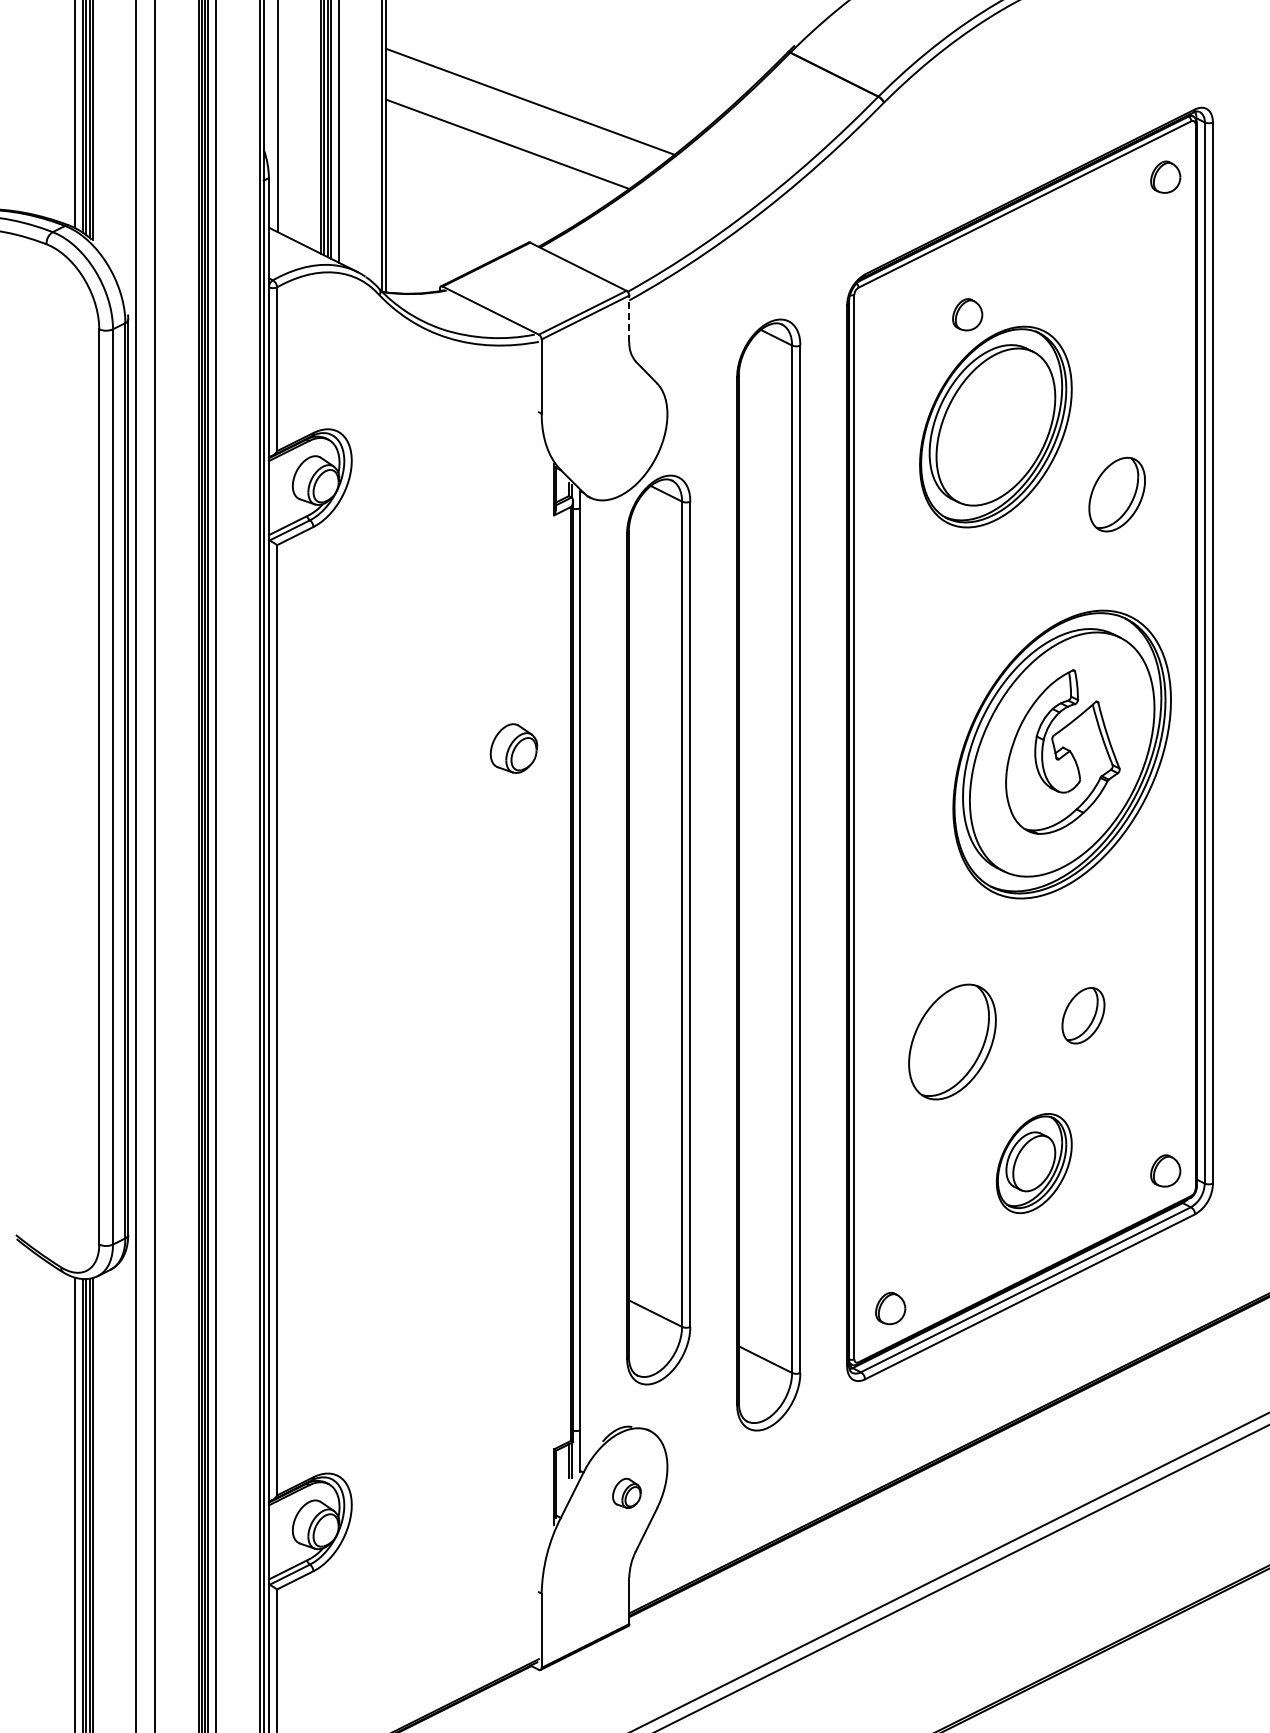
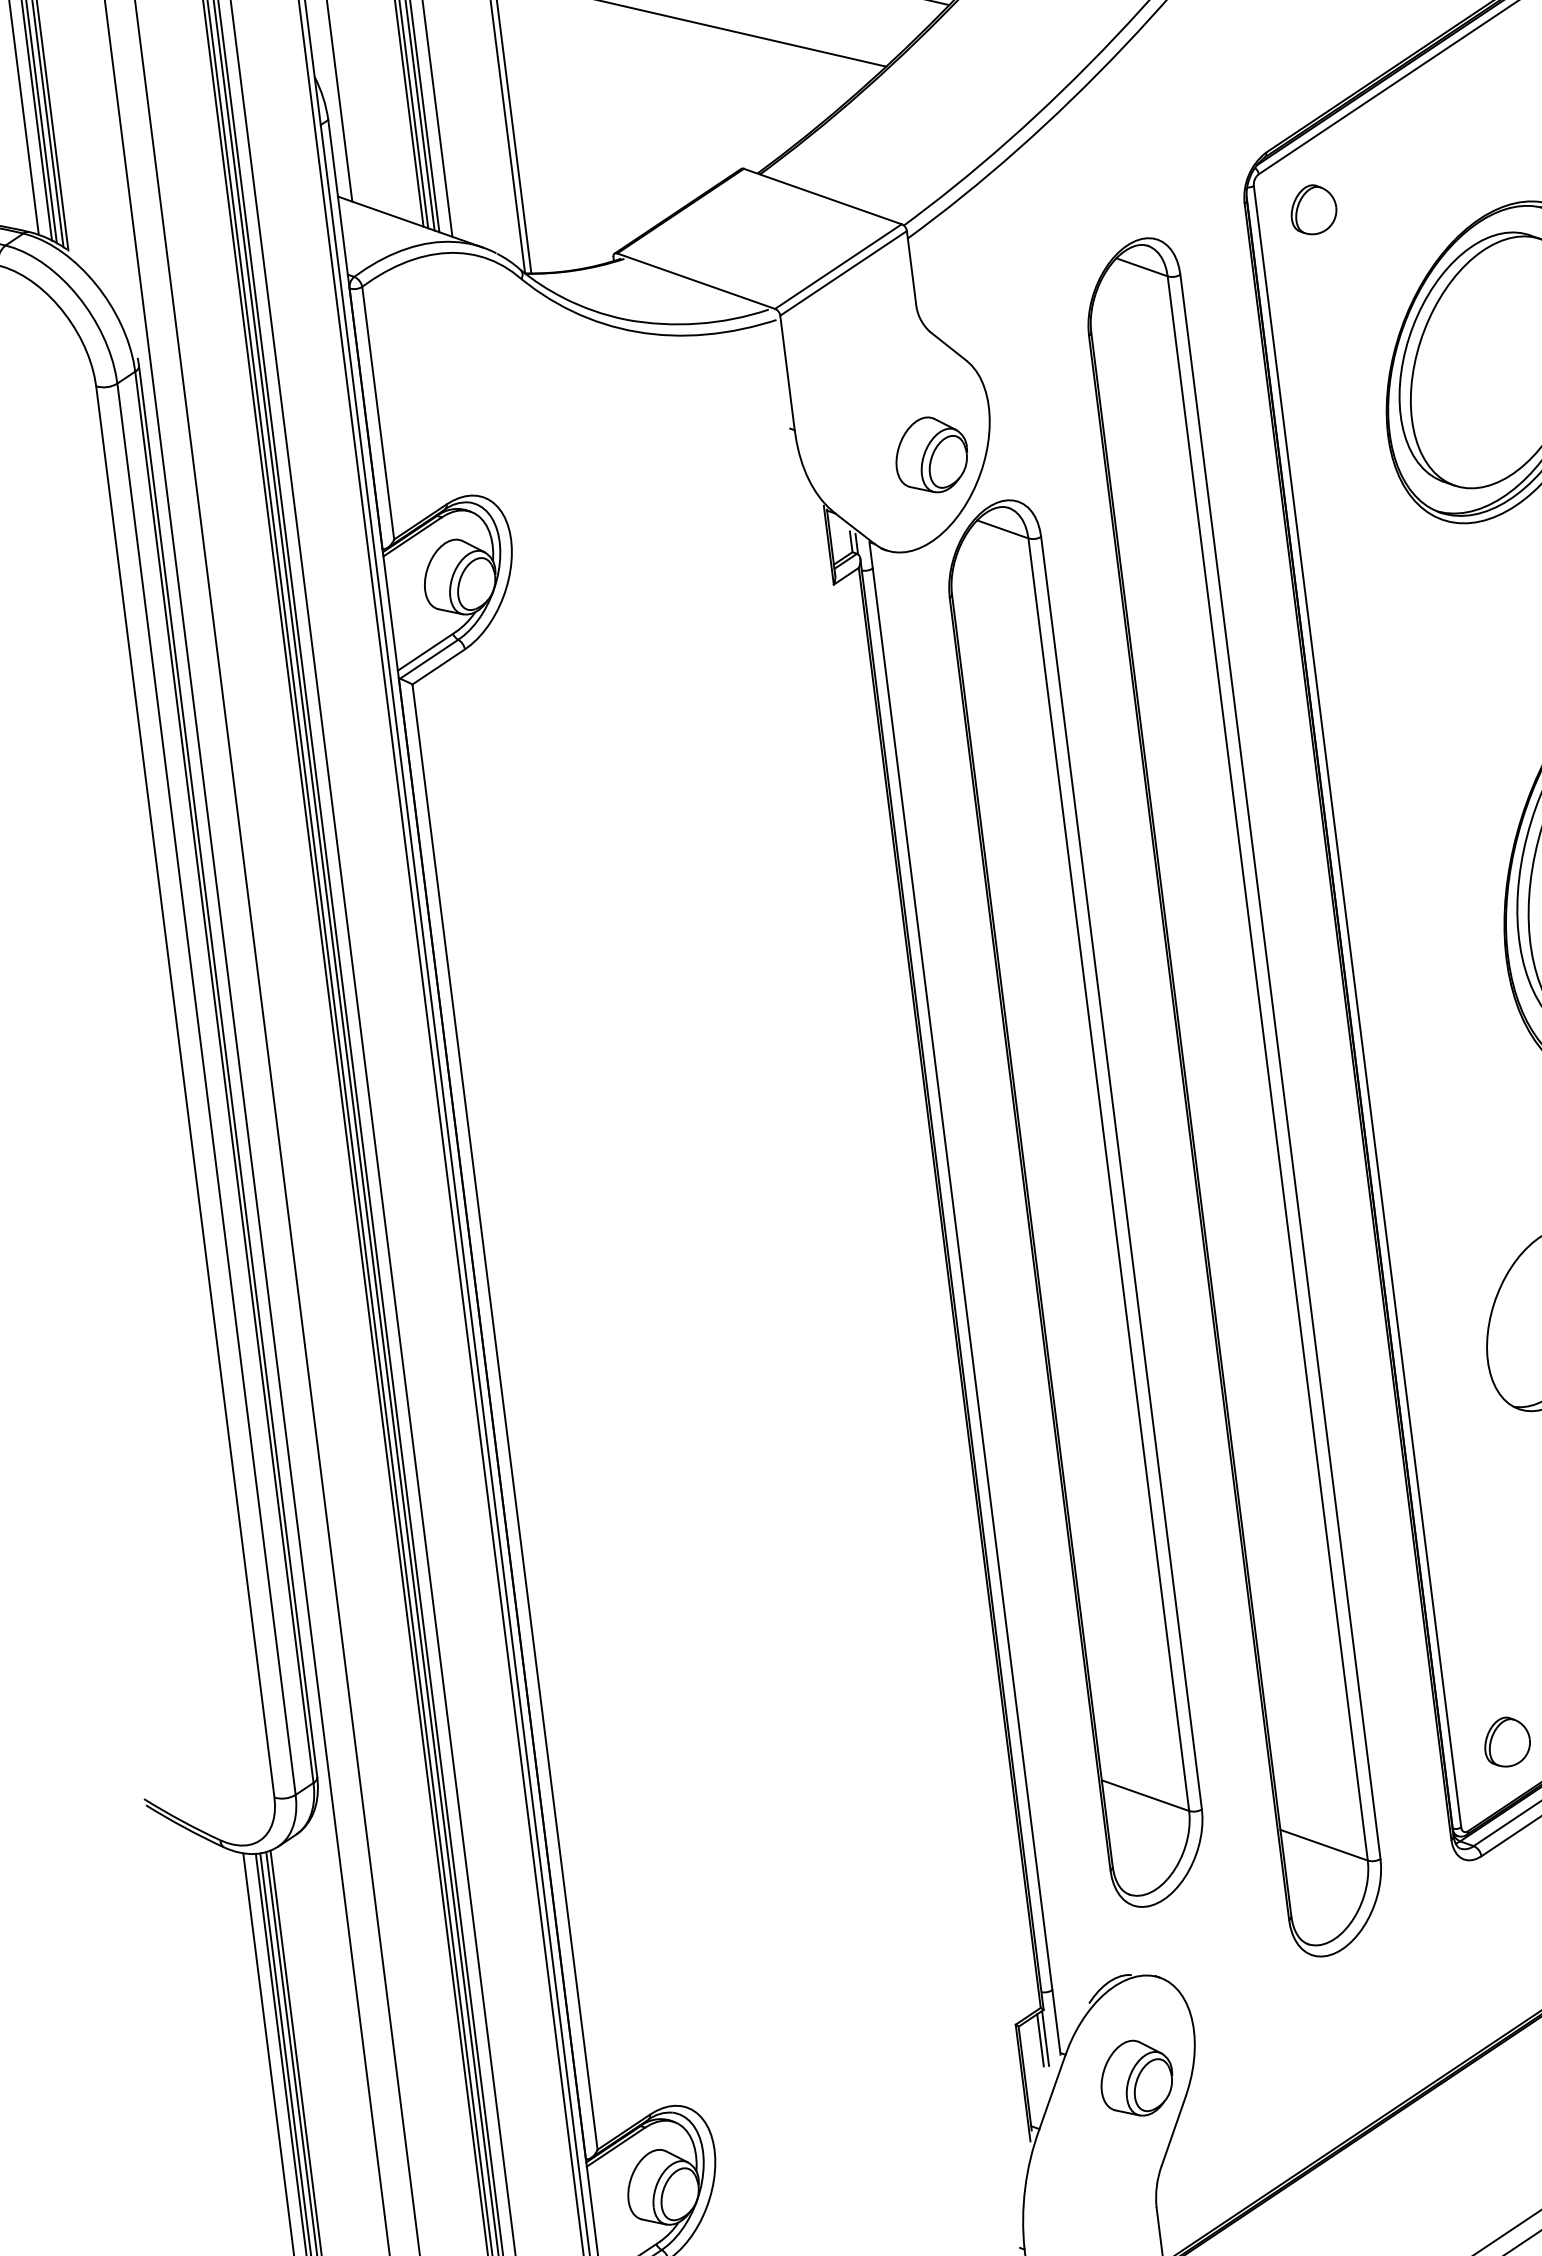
part: (967, 314) -> (1313, 209), moved
line: (629, 318) -> (911, 266), dashed -> solid
part: (513, 748) -> (930, 455), moved
part: (626, 1493) -> (1135, 2078), size x1.67

